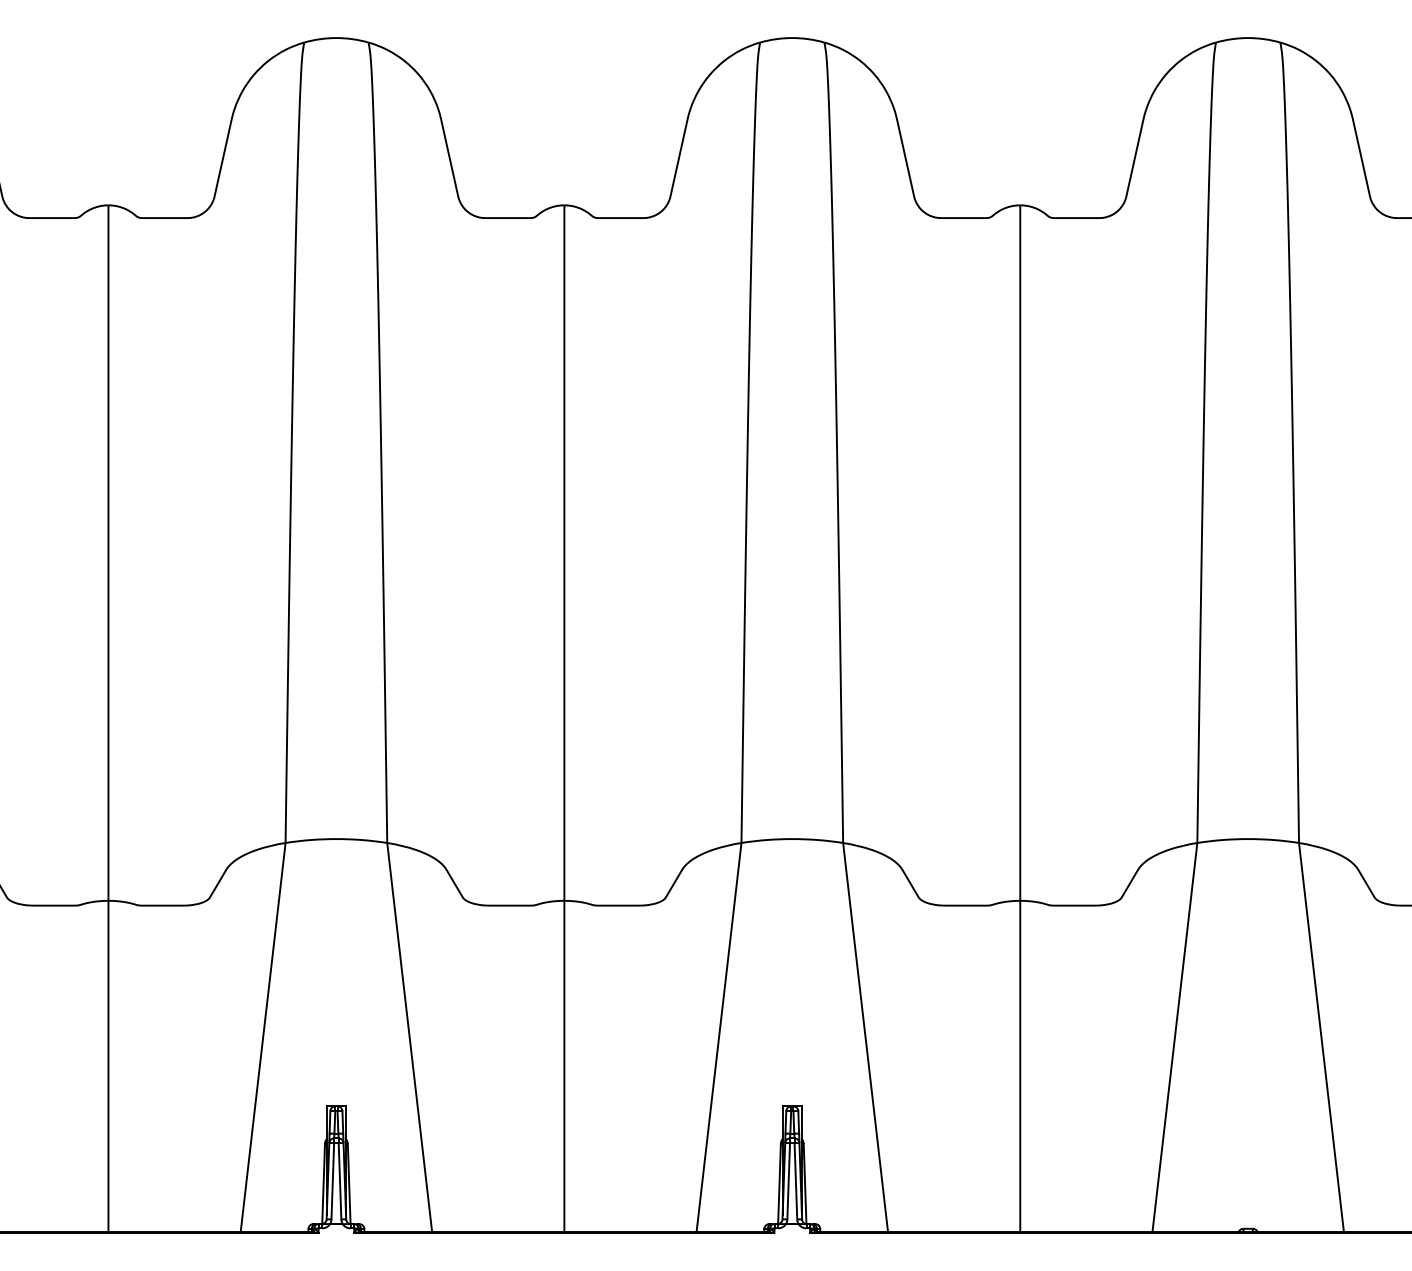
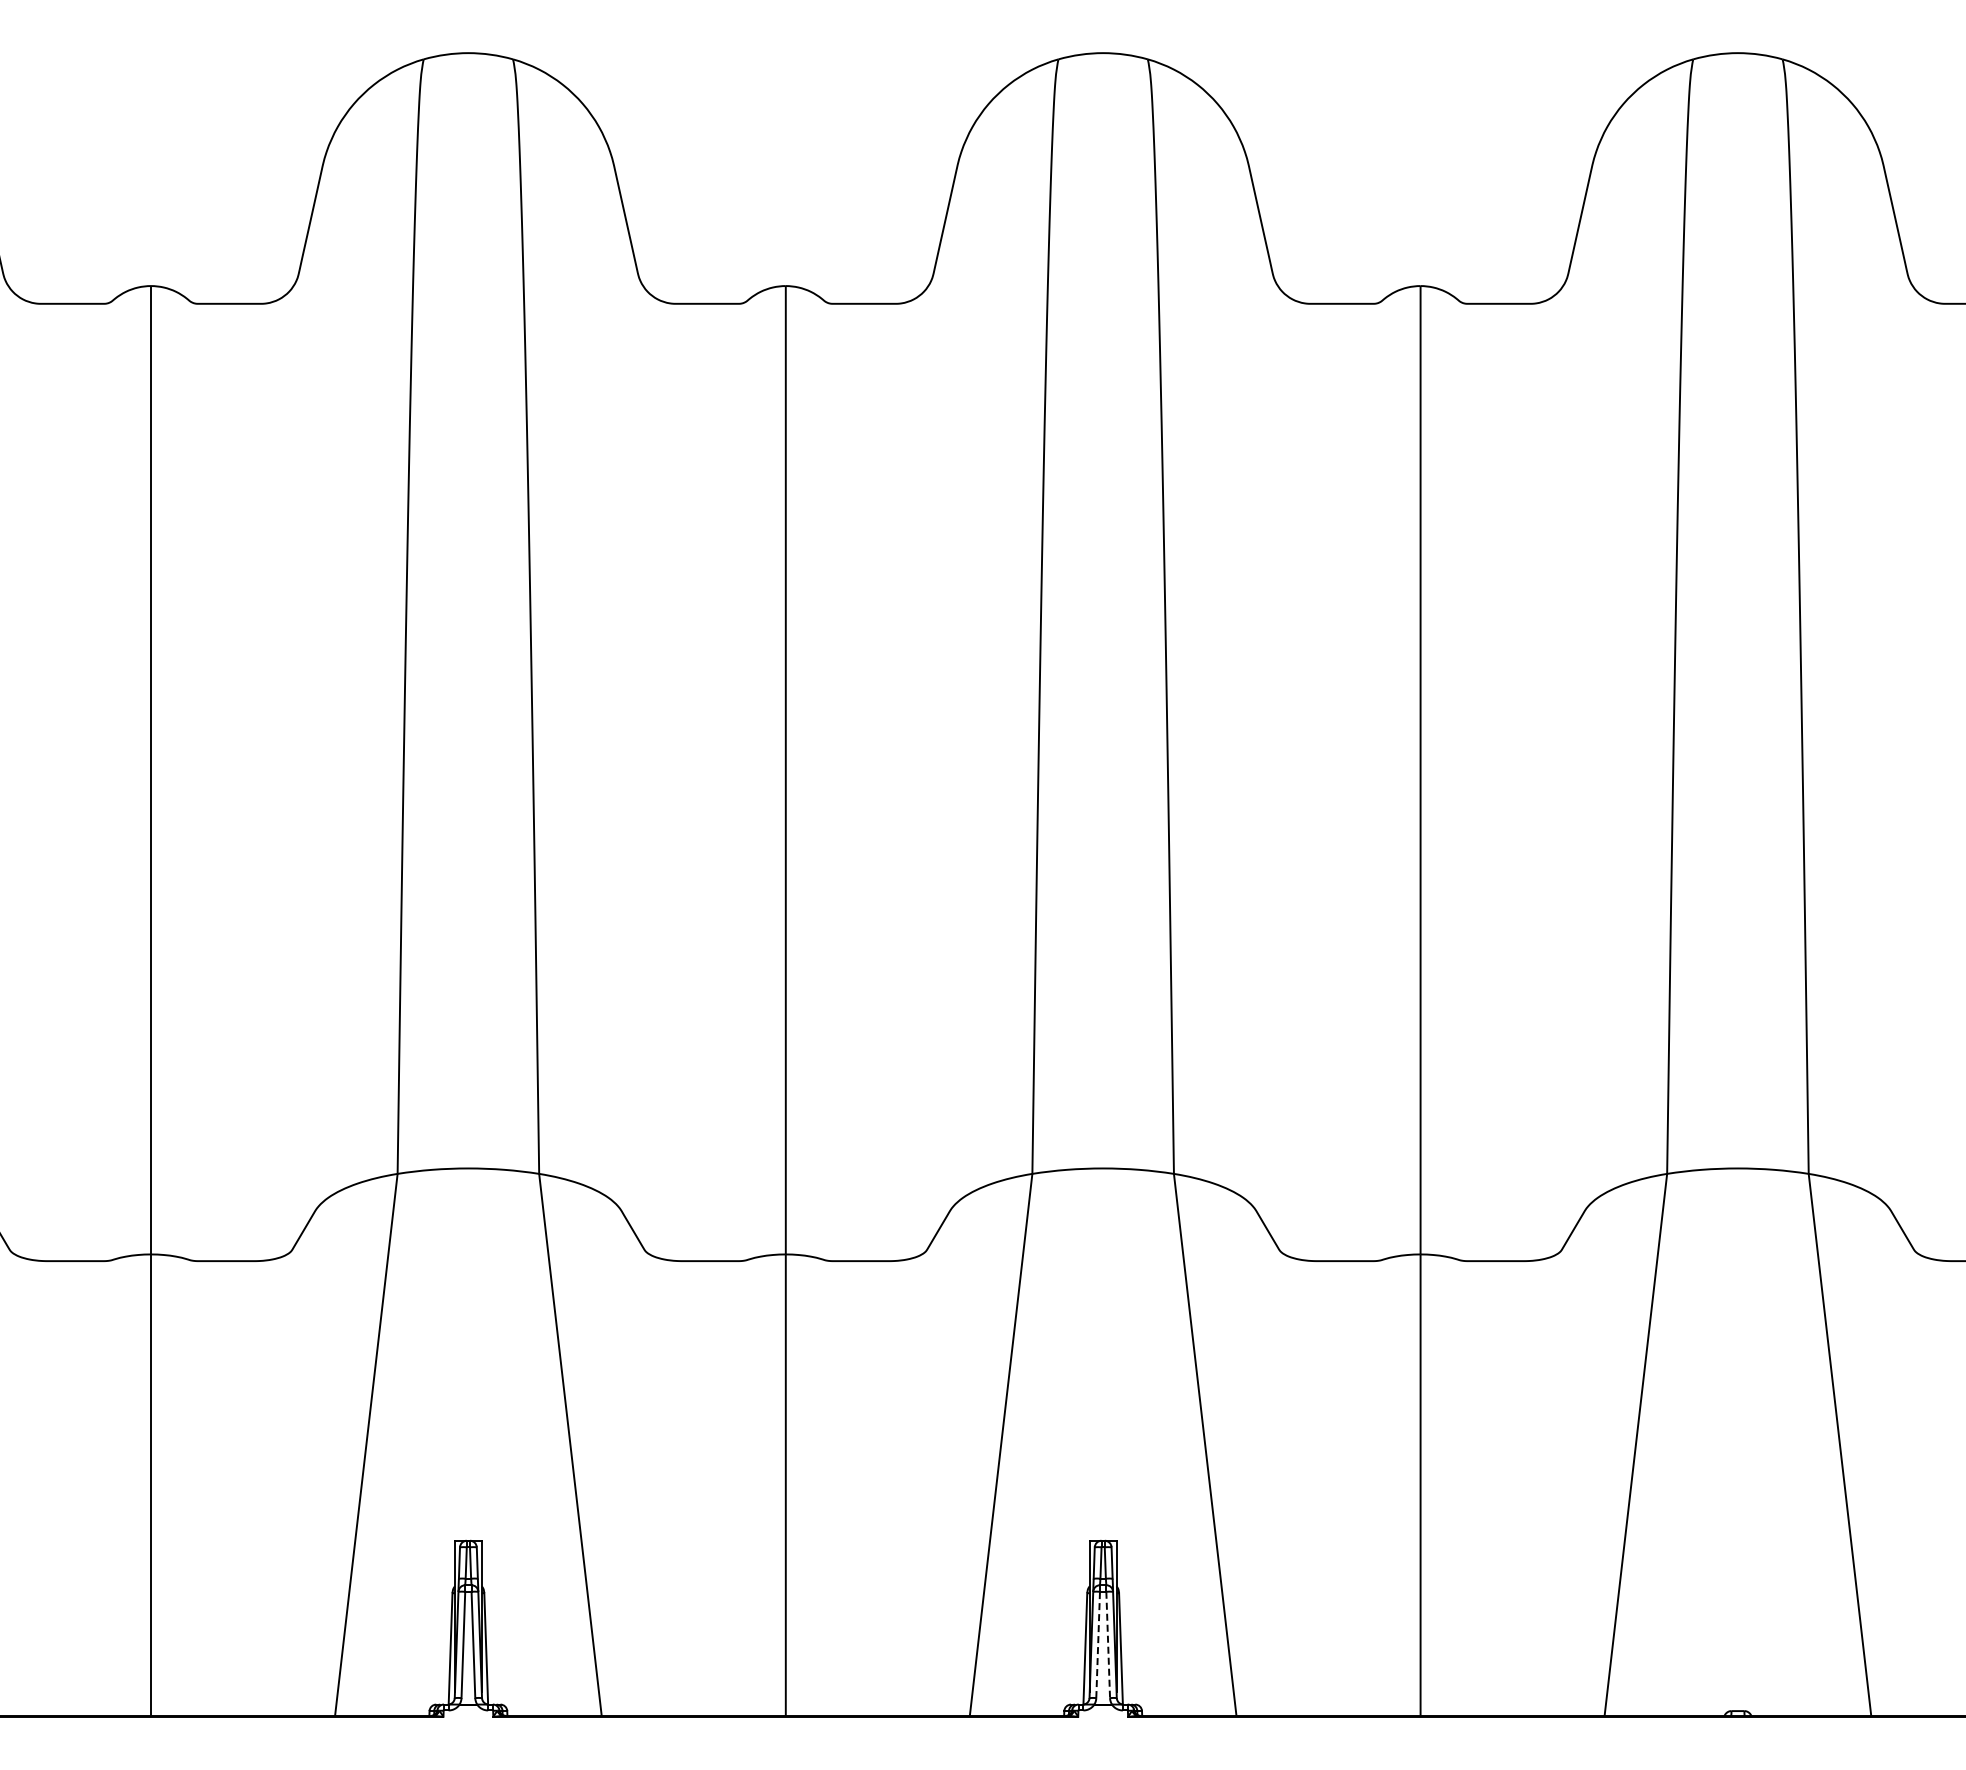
line: (788, 1180) -> (1098, 1644), solid -> dashed
line: (796, 1181) -> (1108, 1645), solid -> dashed

